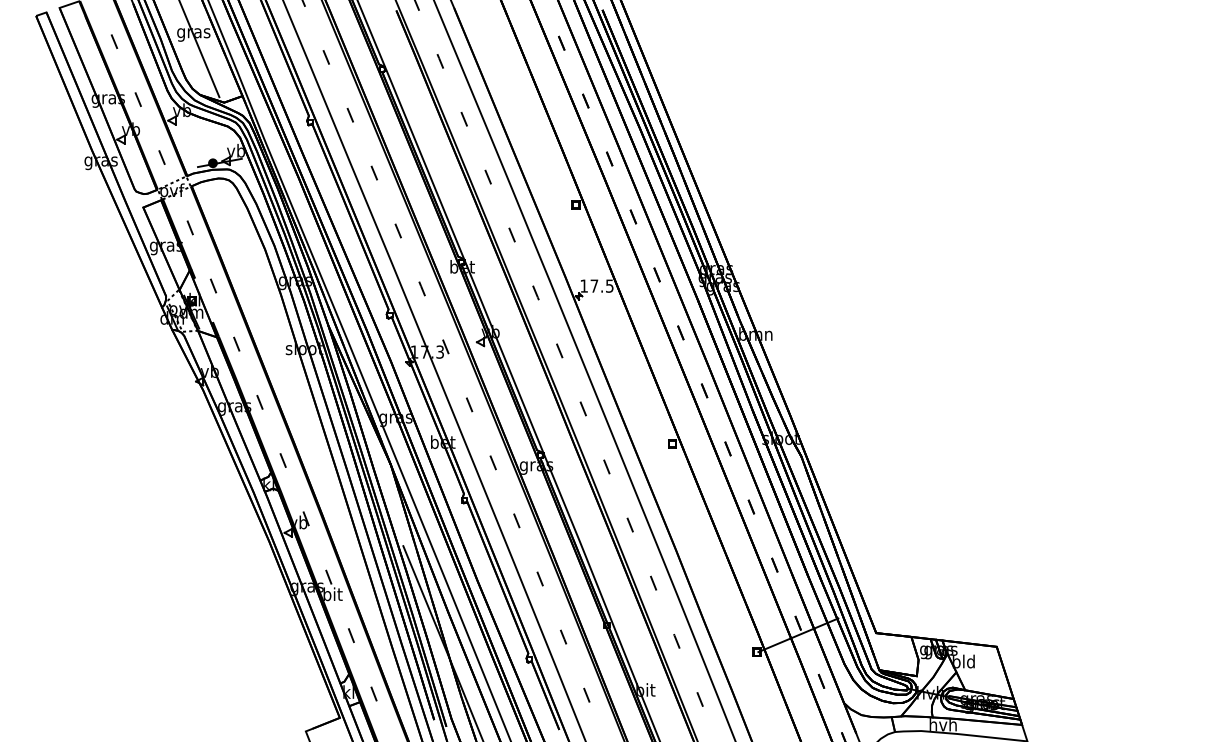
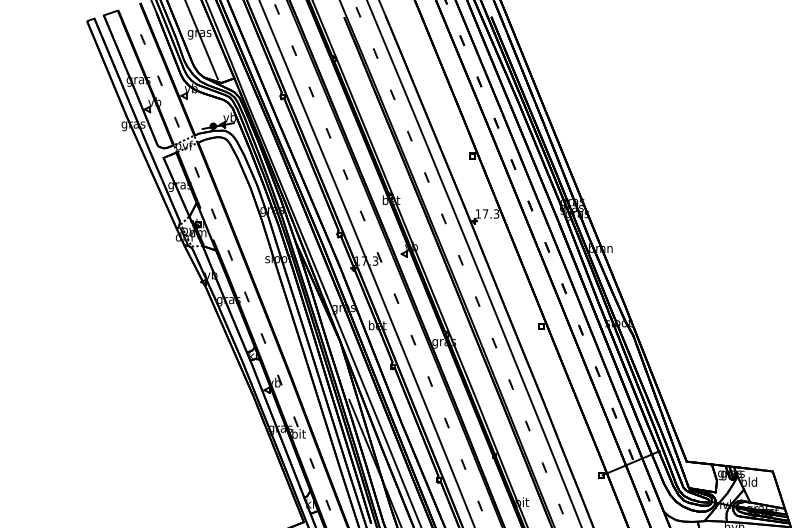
text: (609, 285) -> (496, 213), 17.5 -> 17.3

